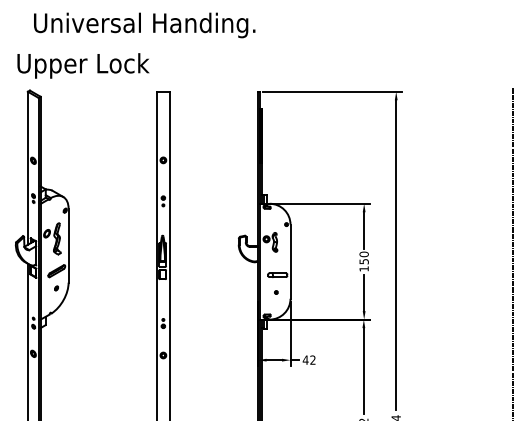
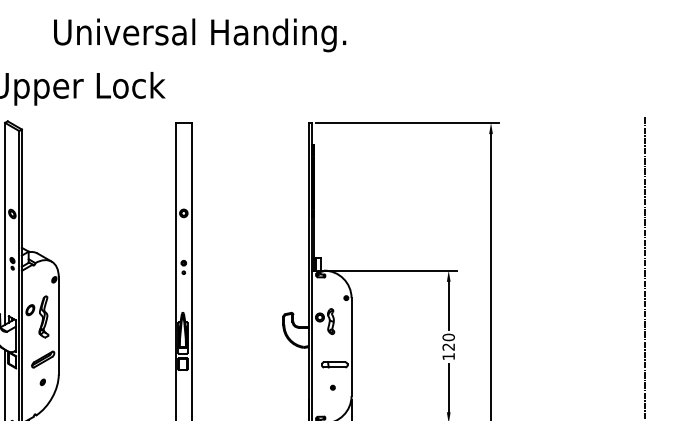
text: (144, 25) -> (199, 35), moved
text: (363, 261) -> (447, 346), 150 -> 120

